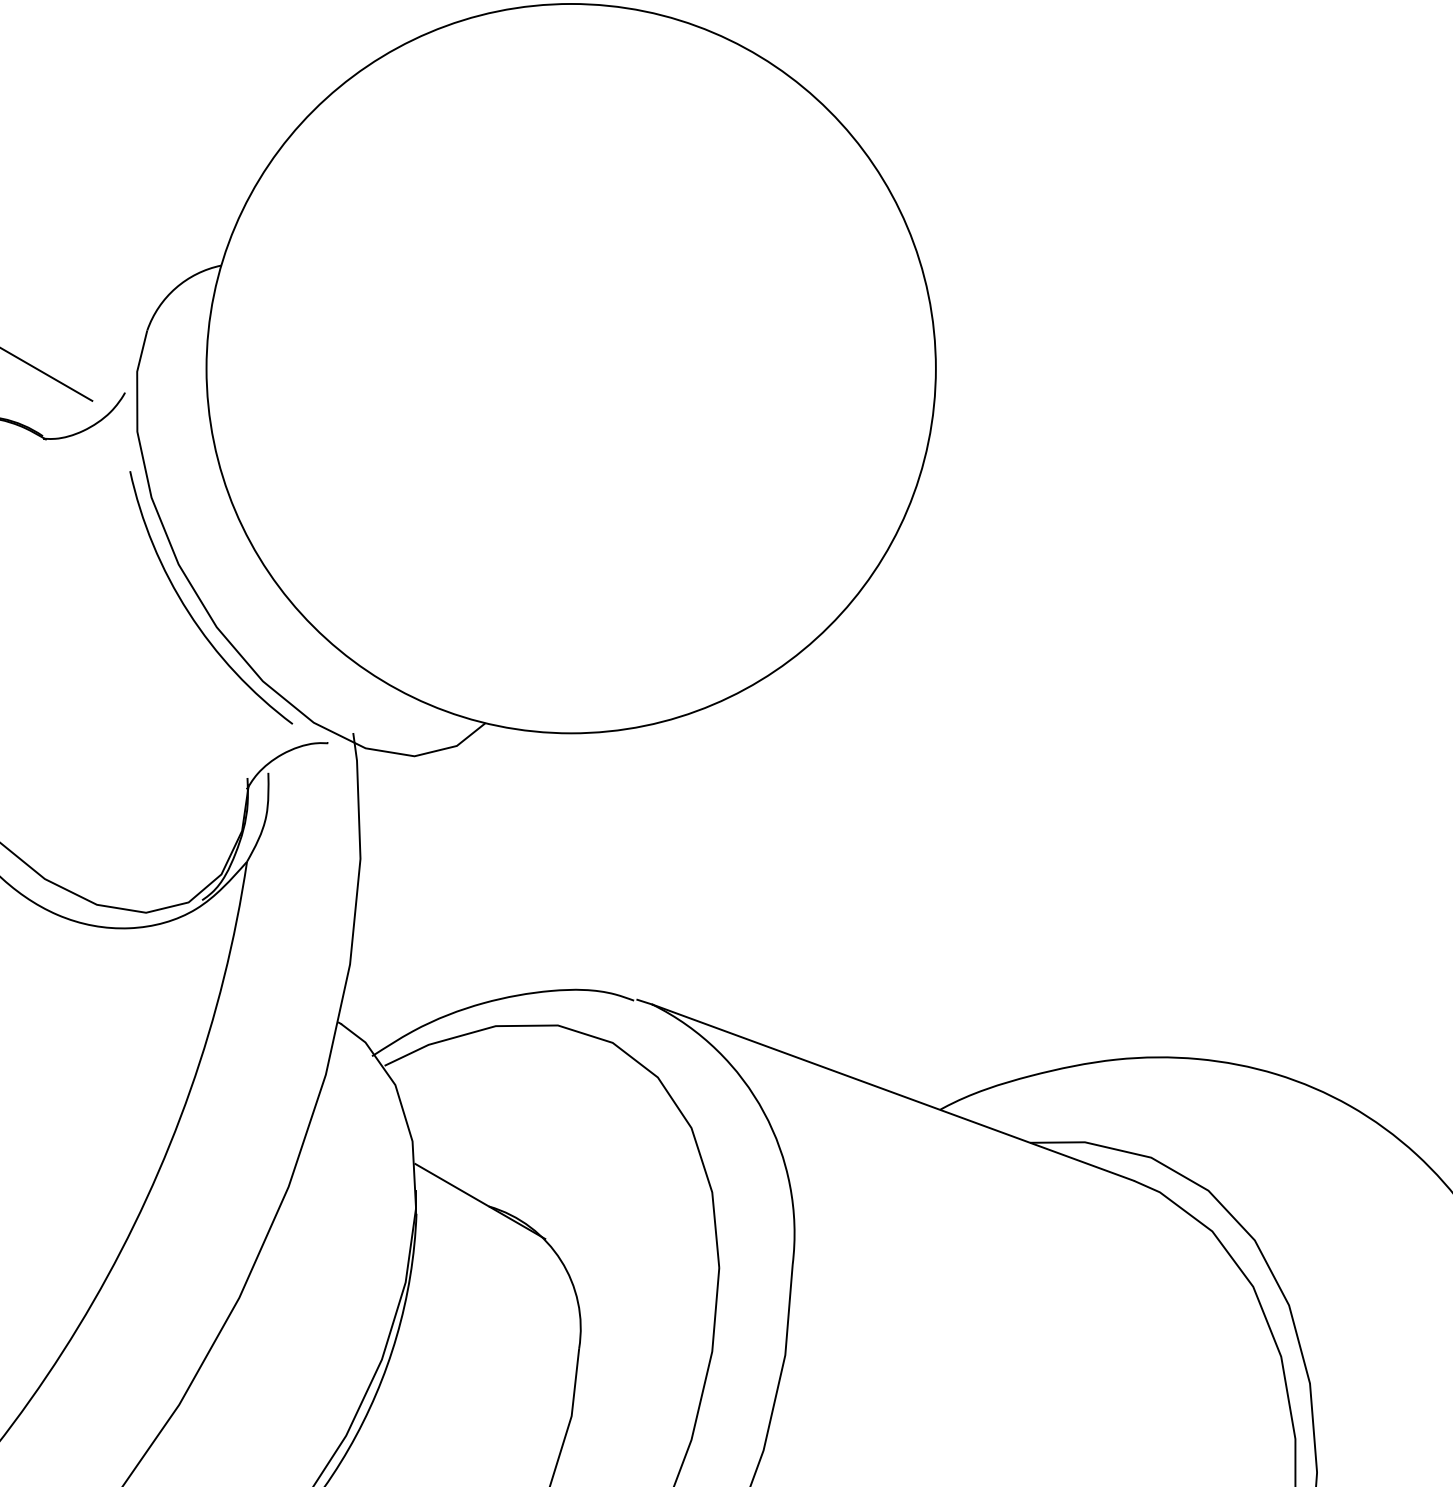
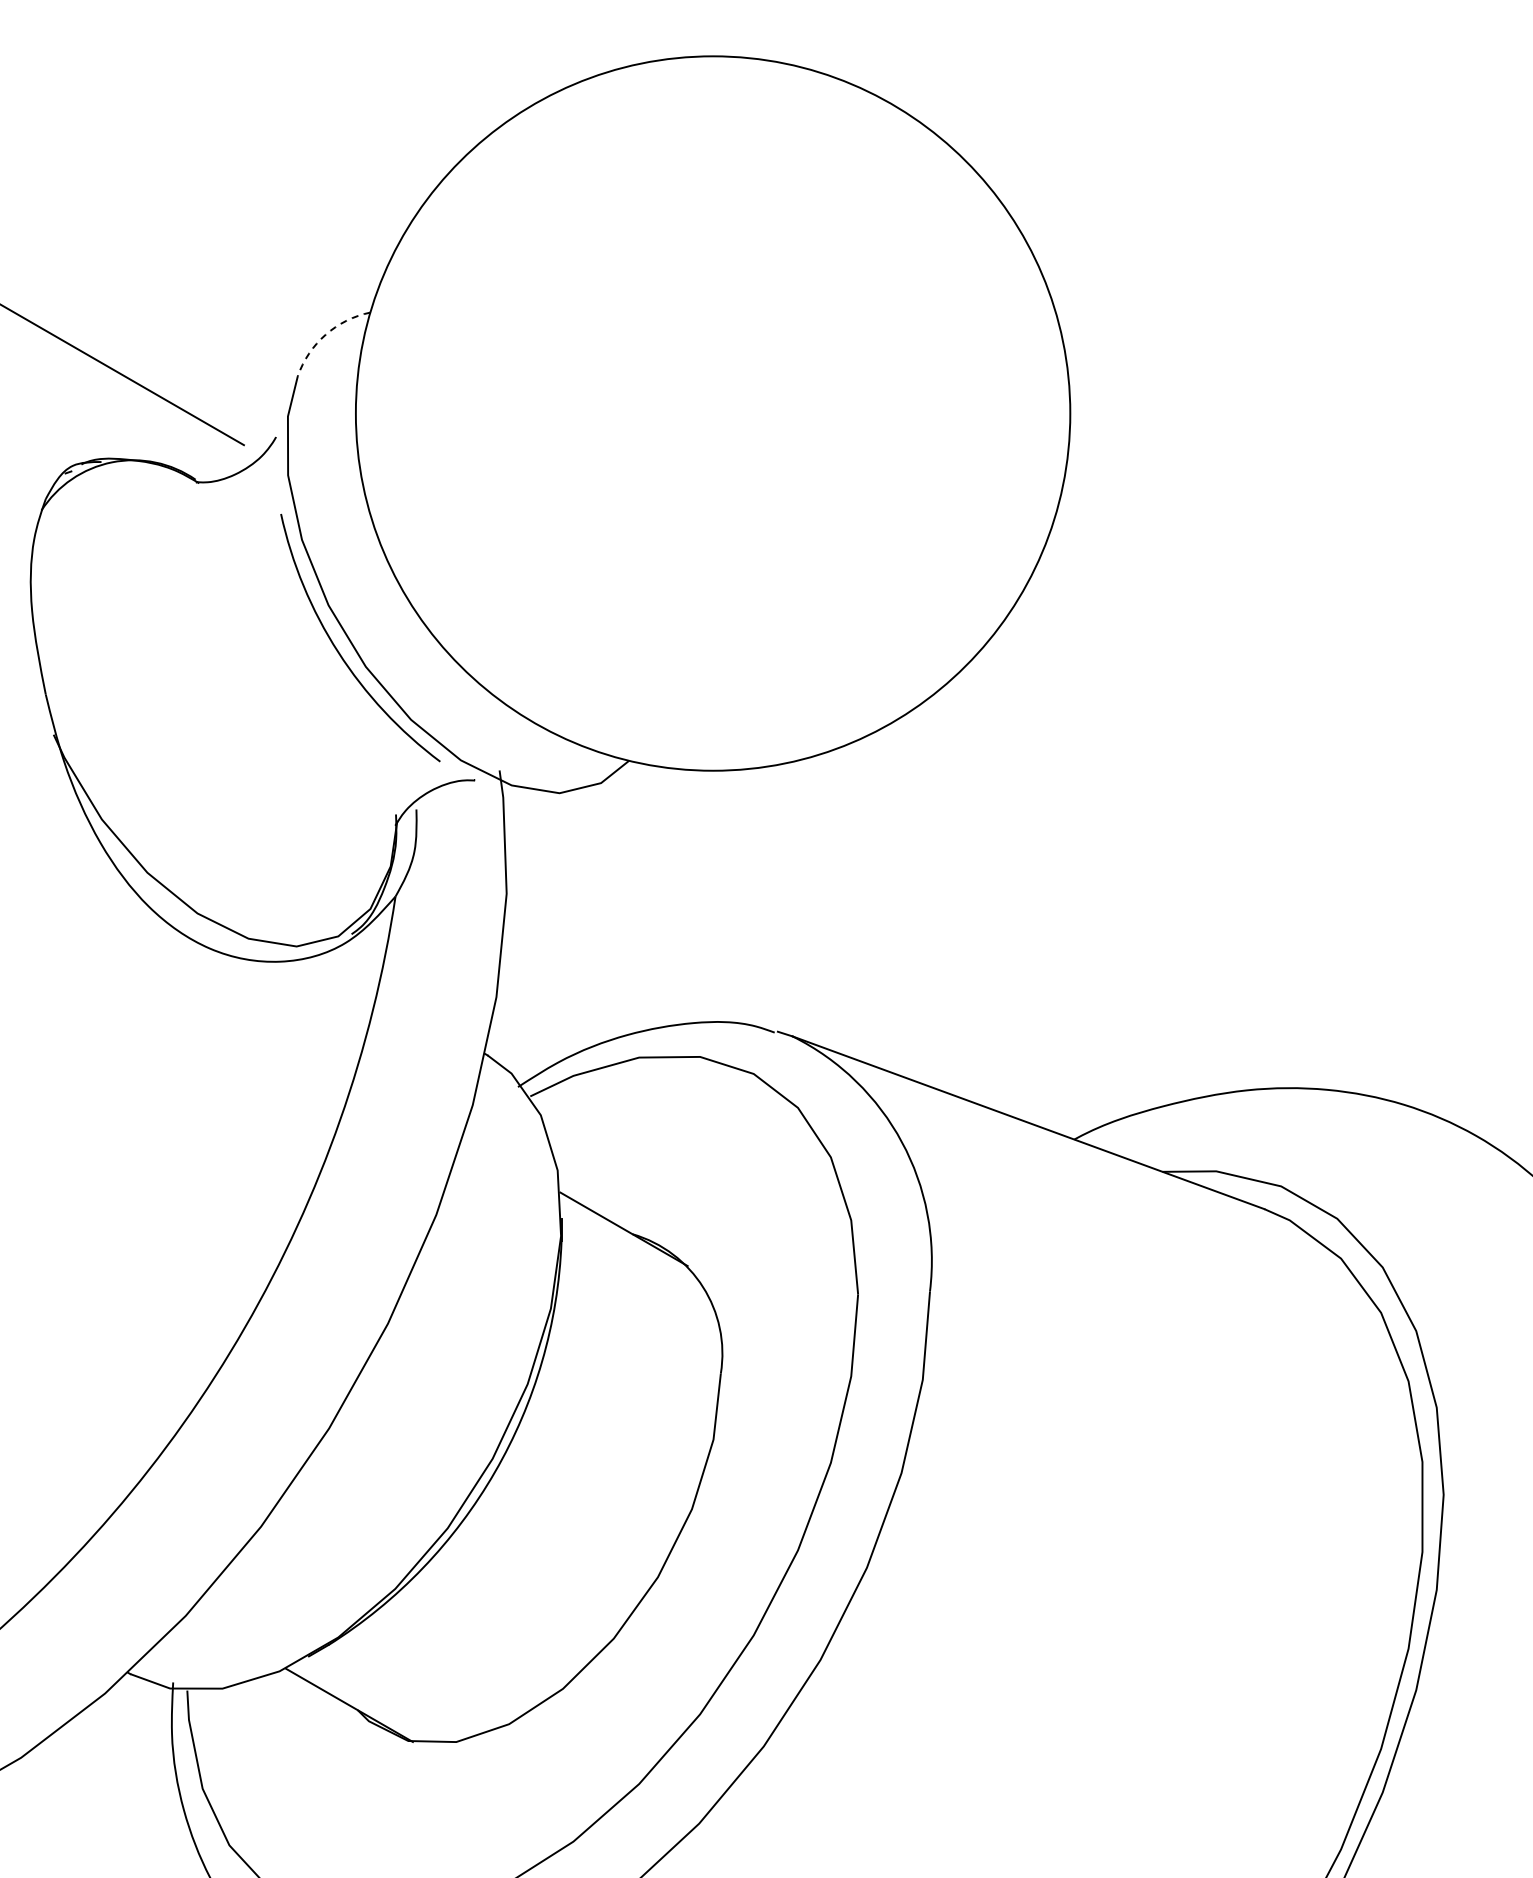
arc: (175, 287) -> (325, 334), solid -> dashed

